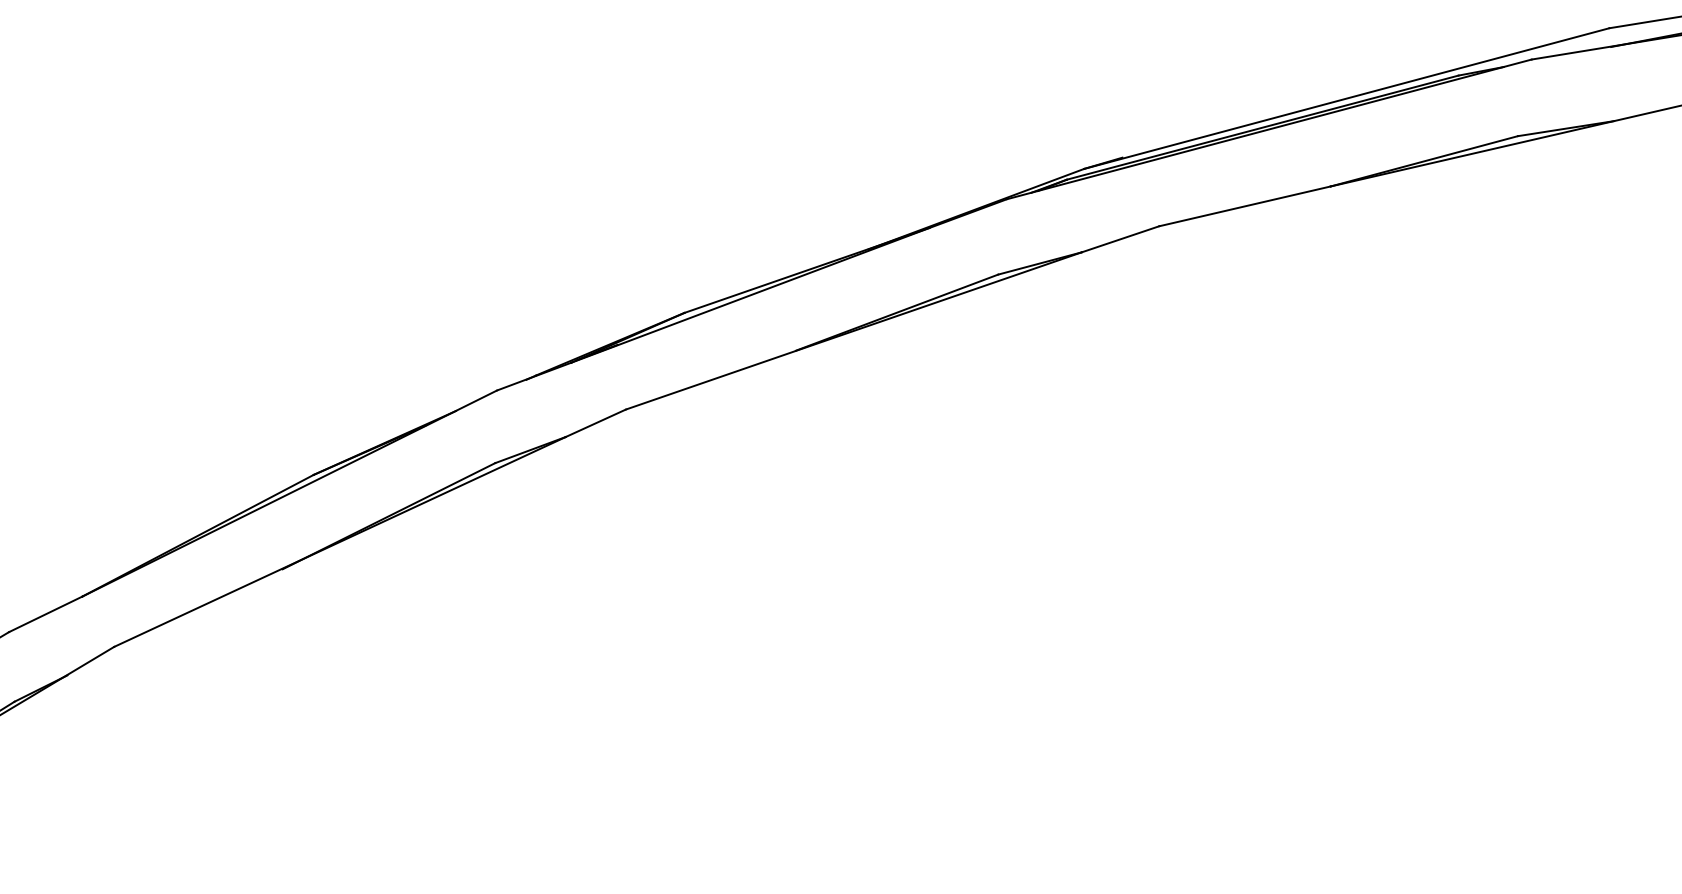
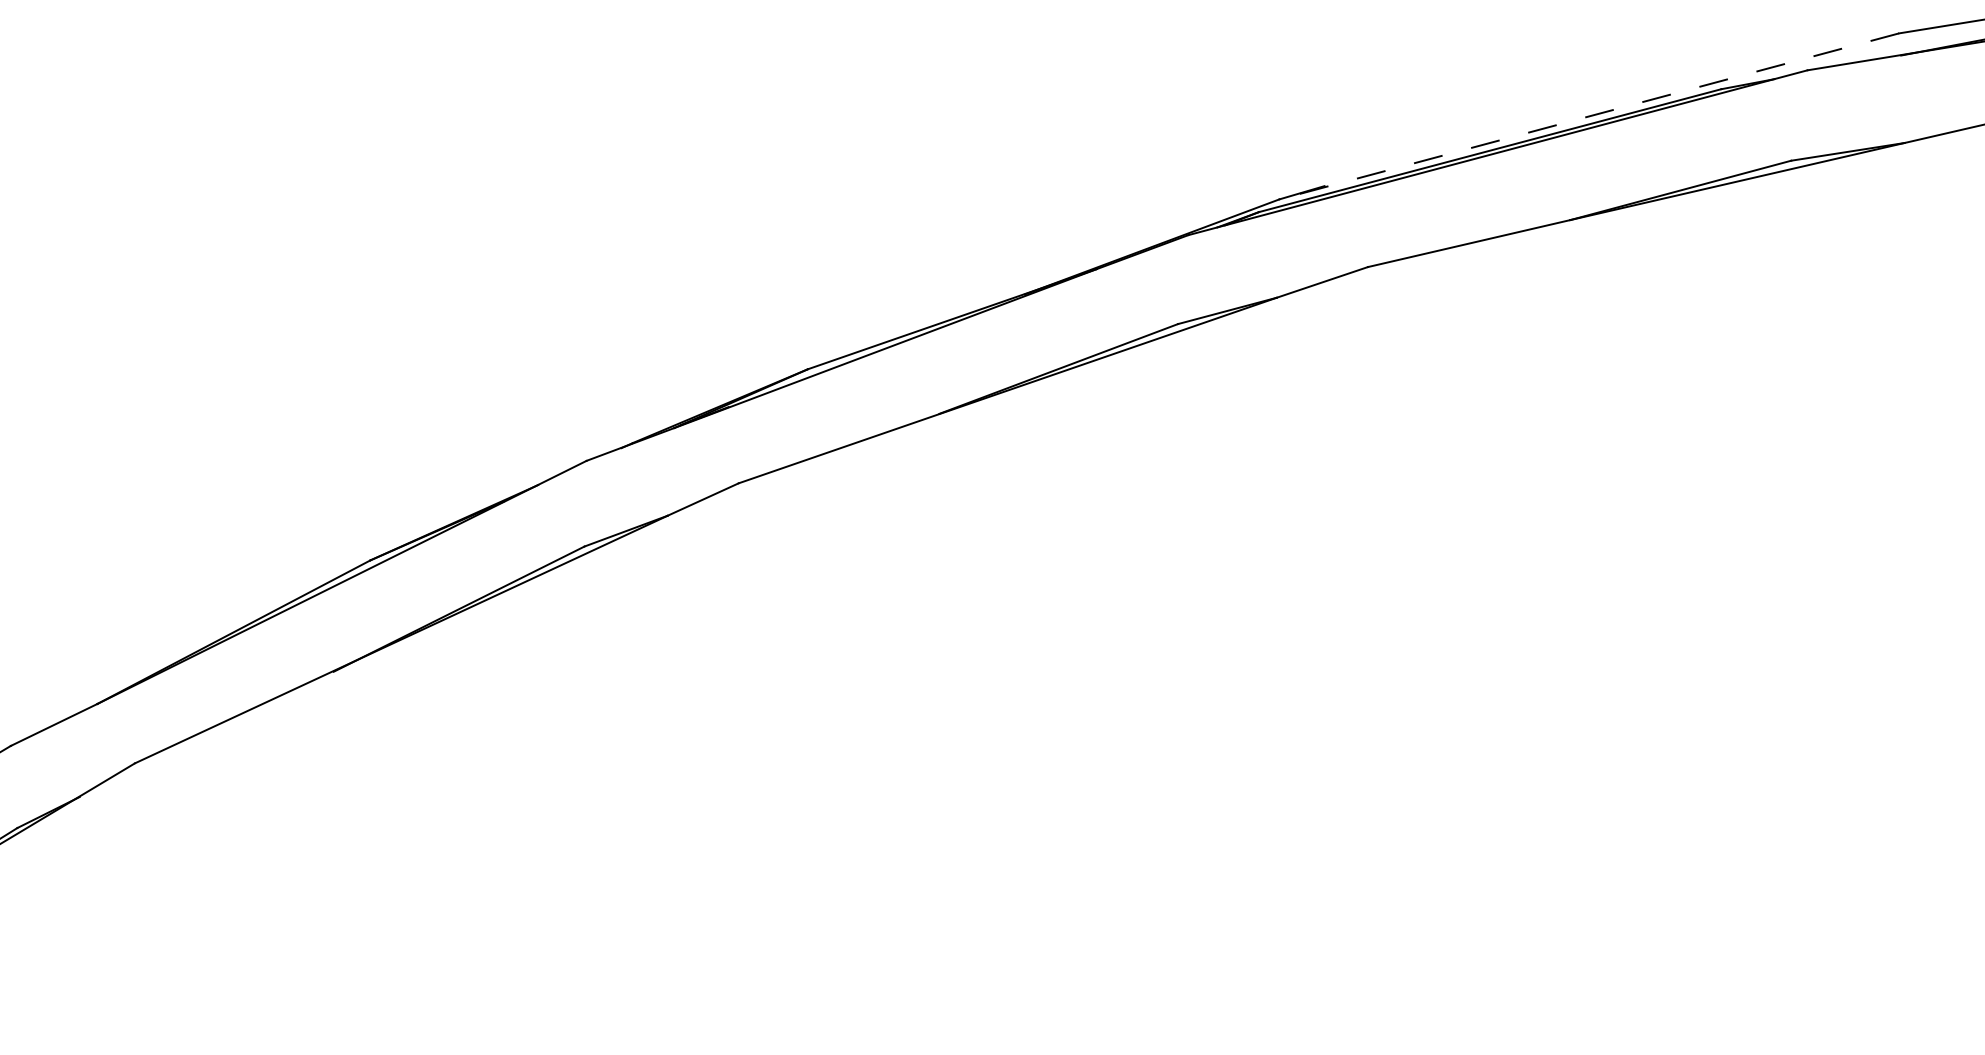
line: (1346, 98) -> (1589, 116), solid -> dashed

